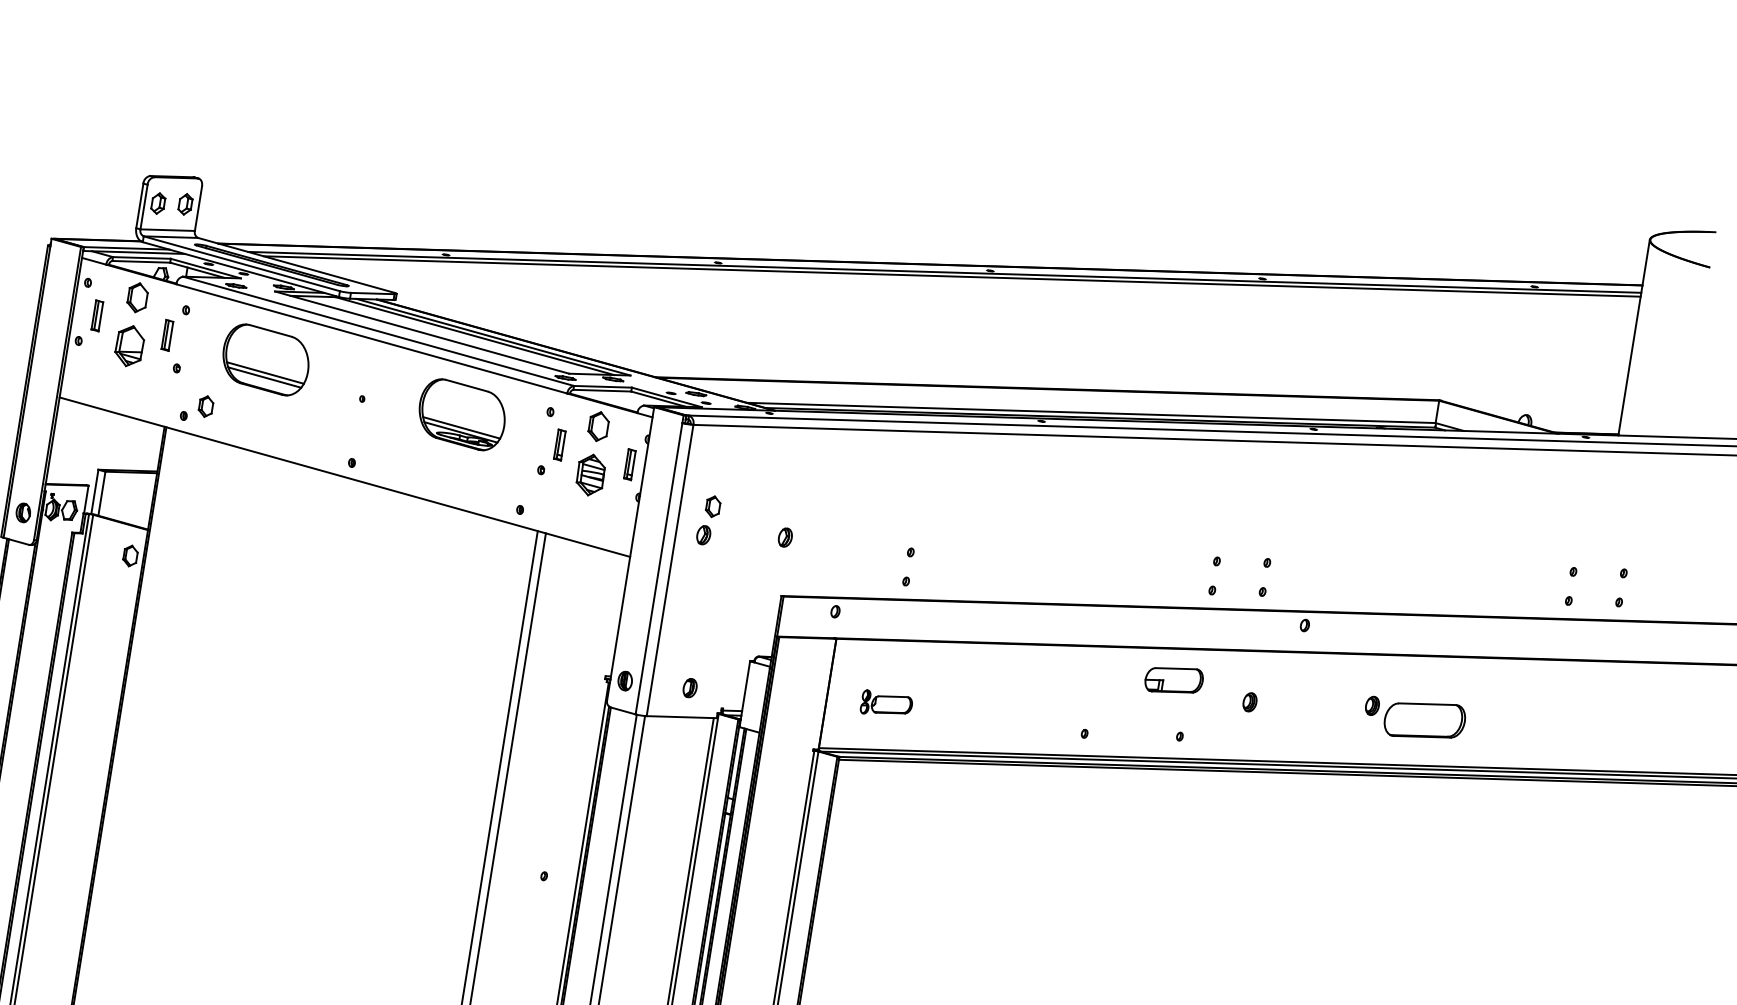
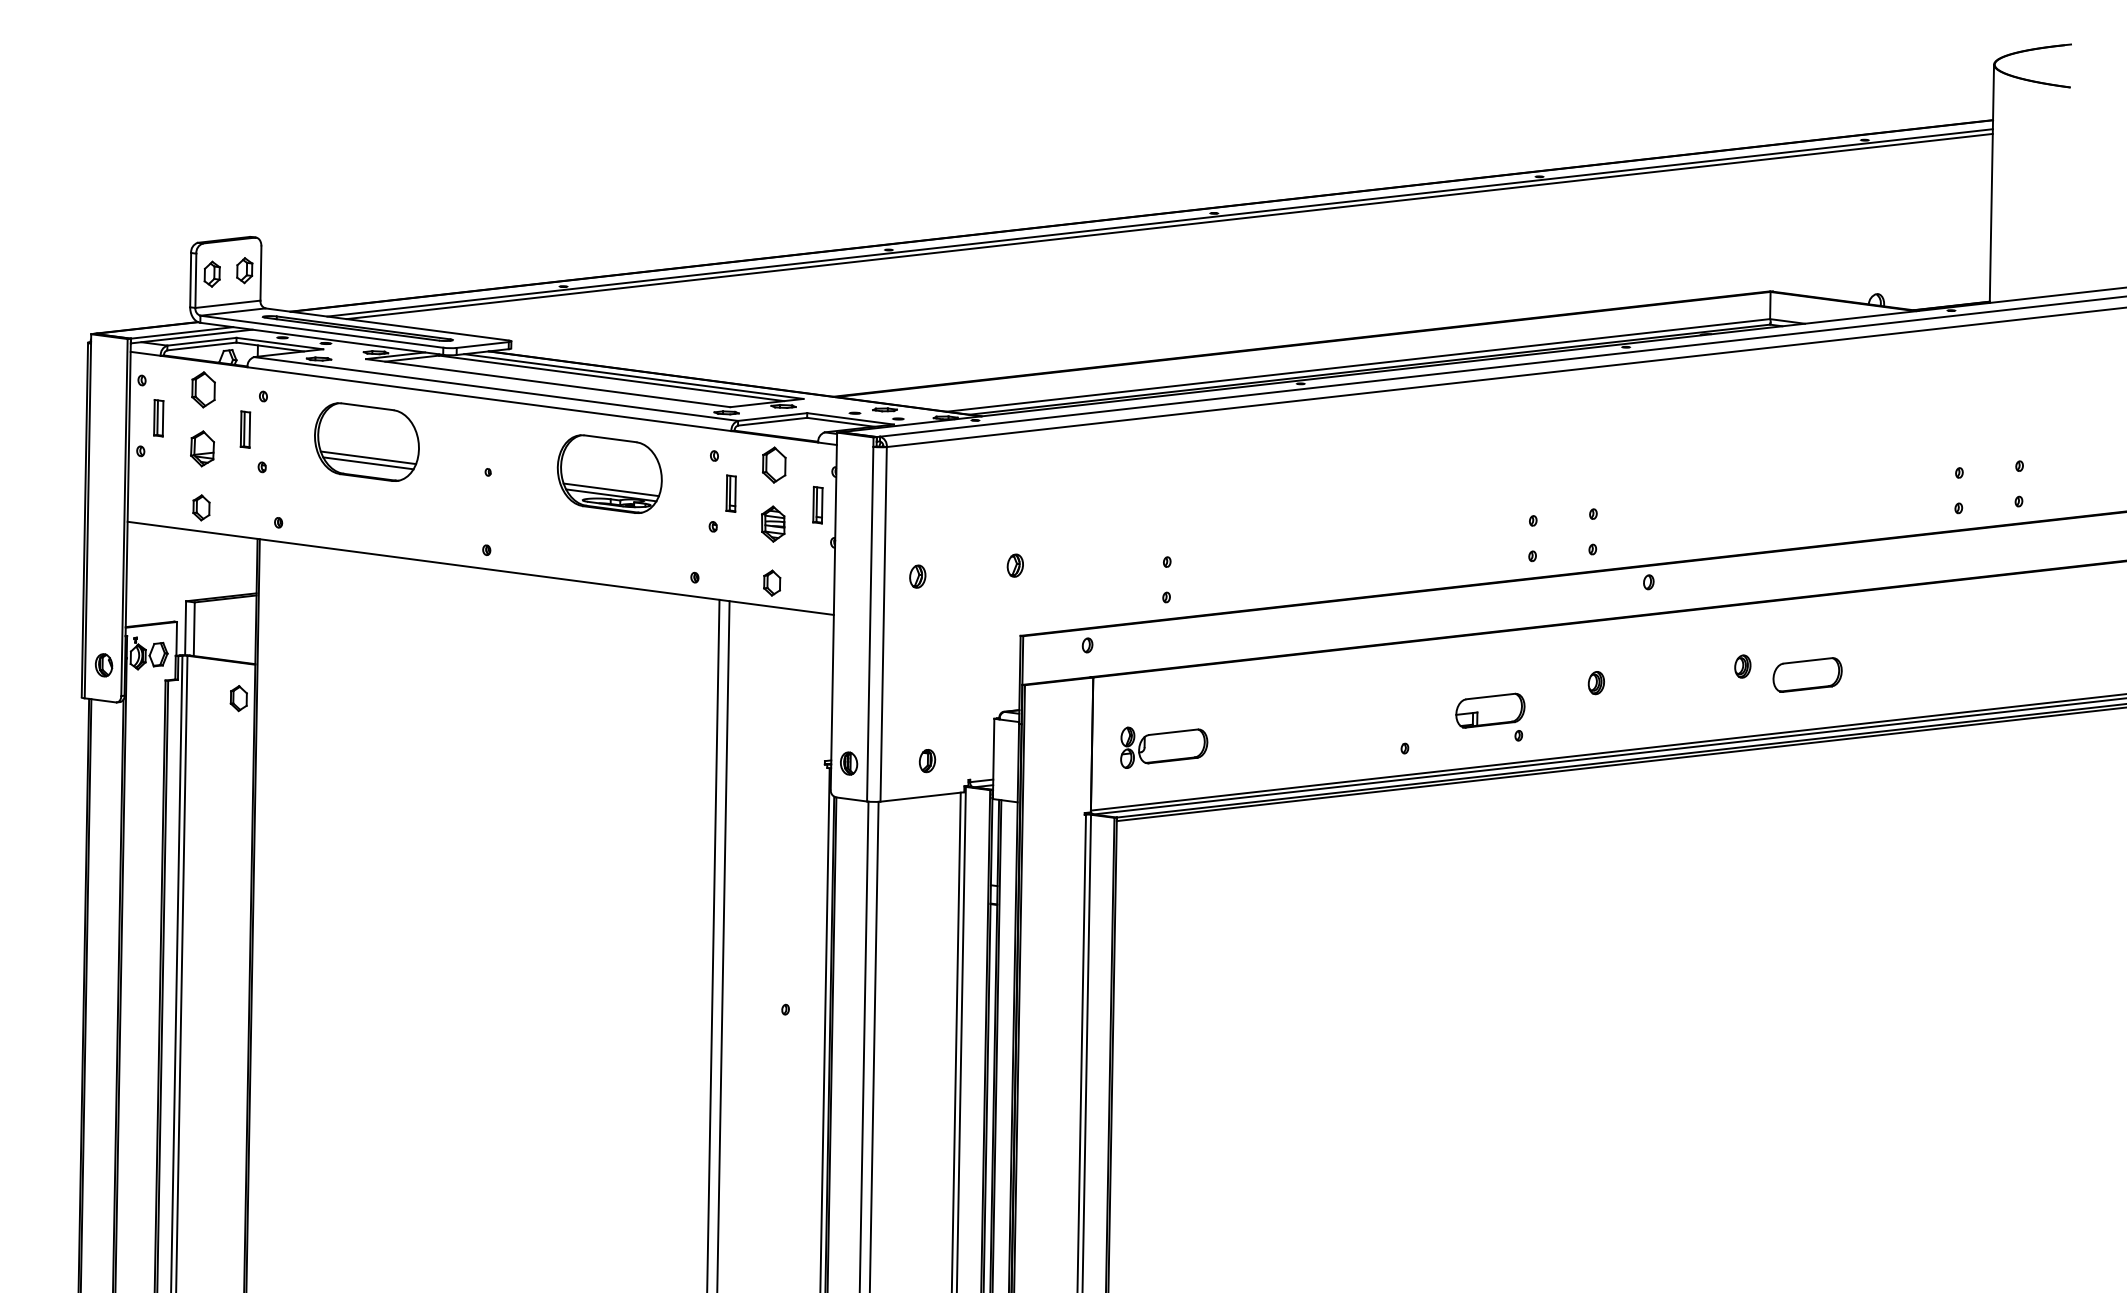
part: (129, 345) -> (202, 448), size x0.71
part: (206, 406) -> (201, 507), moved
part: (591, 474) -> (773, 523), size x0.71
part: (713, 506) -> (772, 582), moved
part: (1174, 680) -> (1490, 710), moved
part: (886, 704) -> (1164, 747), size x1.43
part: (1424, 720) -> (1807, 674), size x0.71

